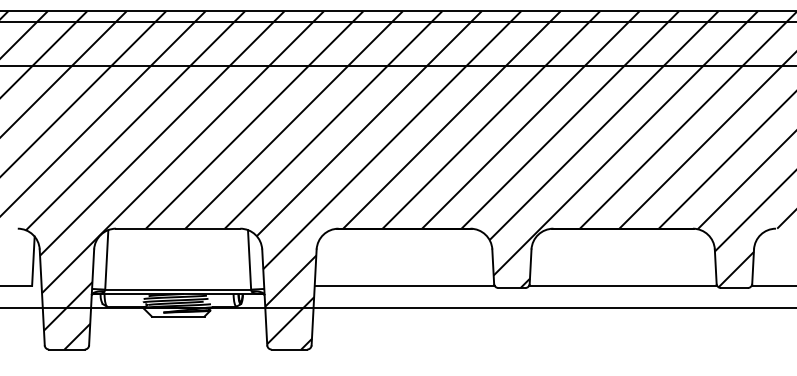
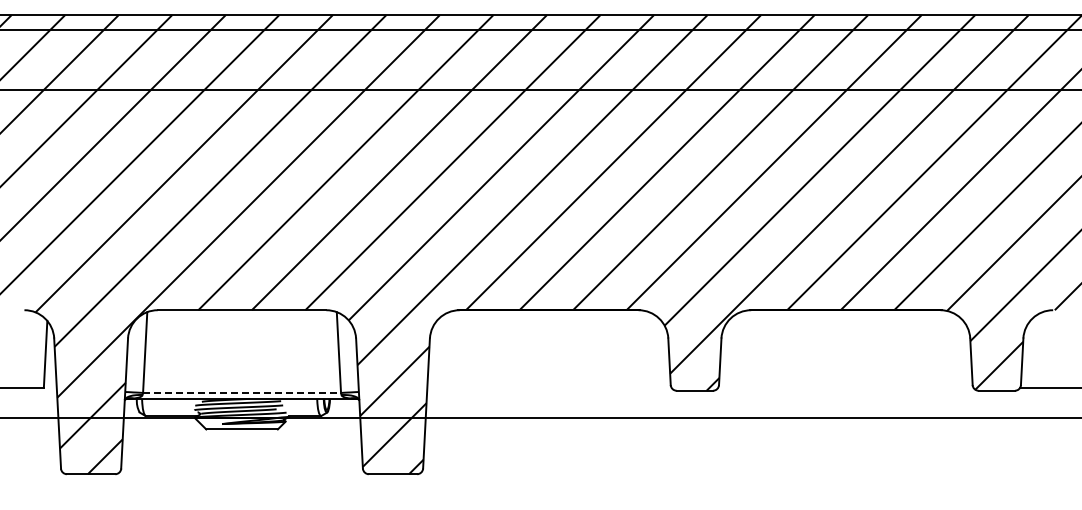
line: (404, 285) -> (549, 387), removed
line: (622, 285) -> (845, 387), removed
line: (178, 289) -> (242, 392), solid -> dashed

